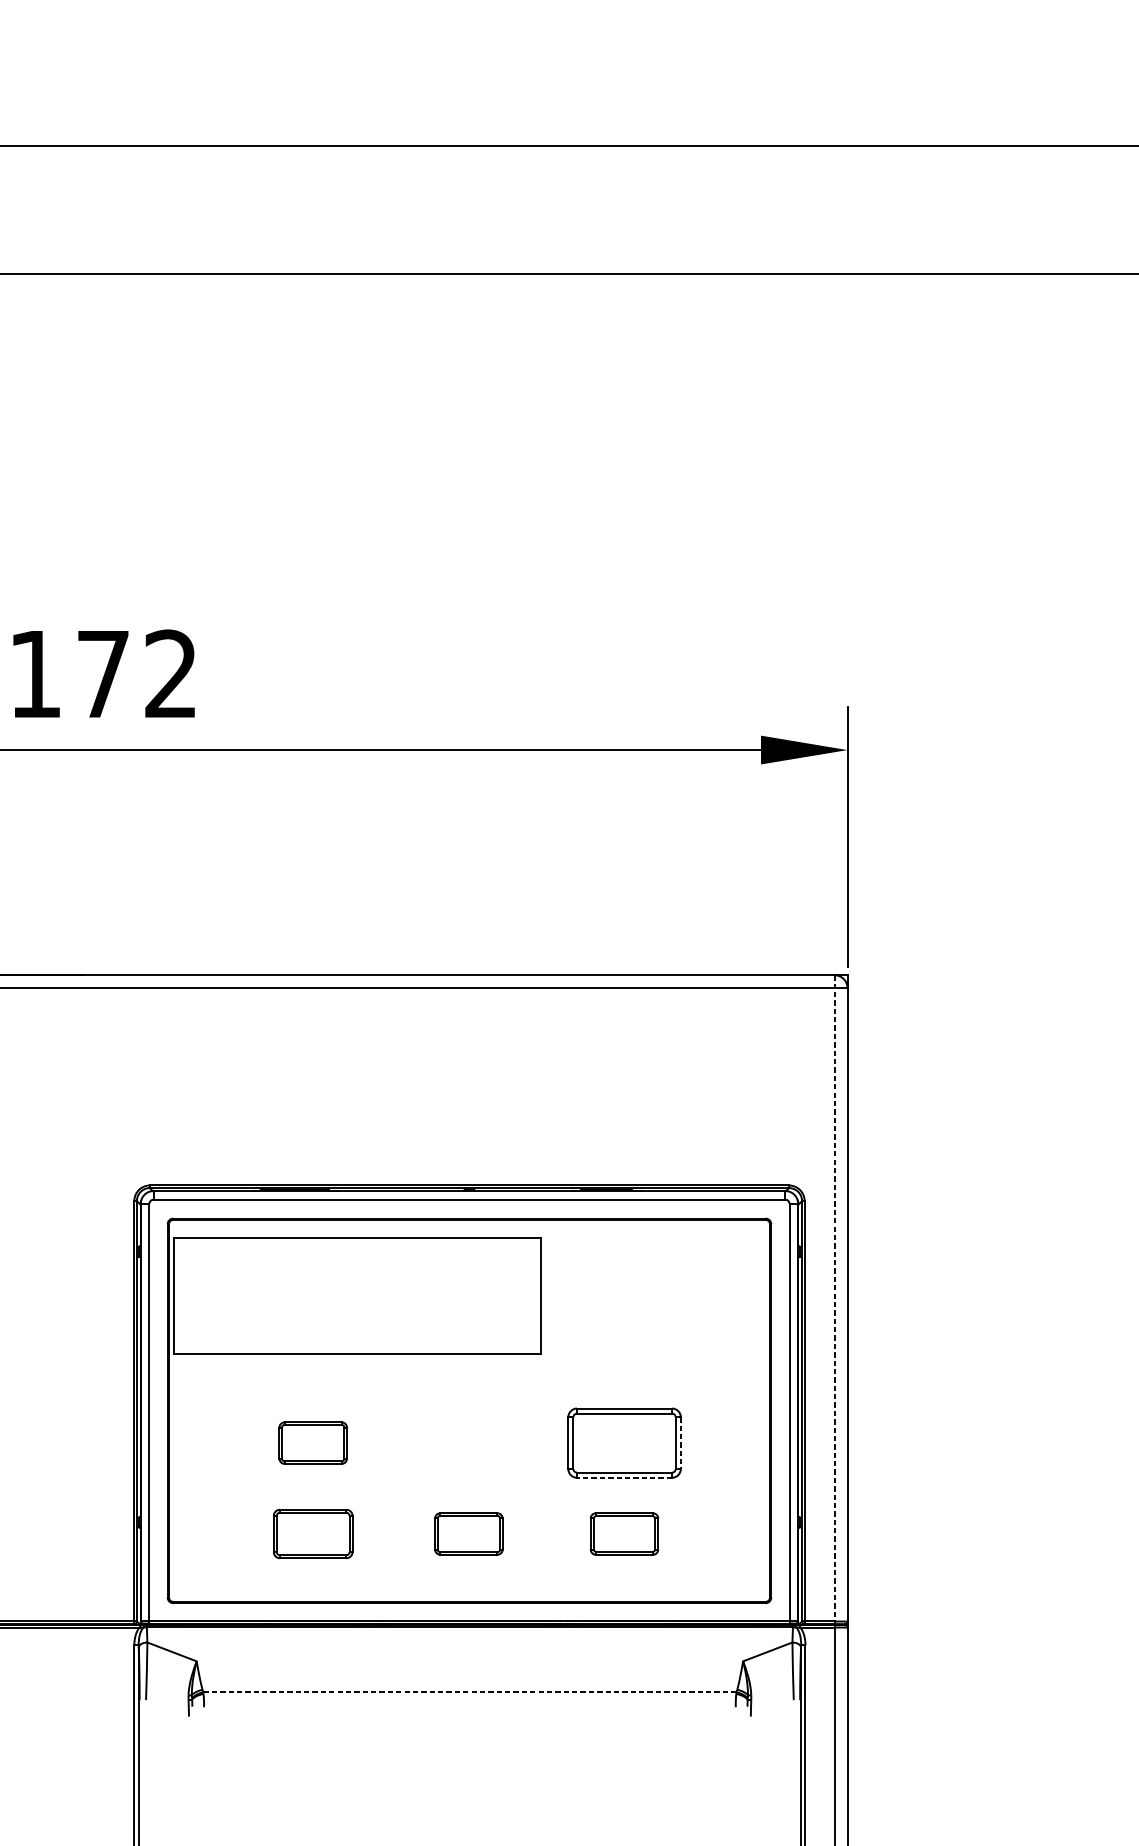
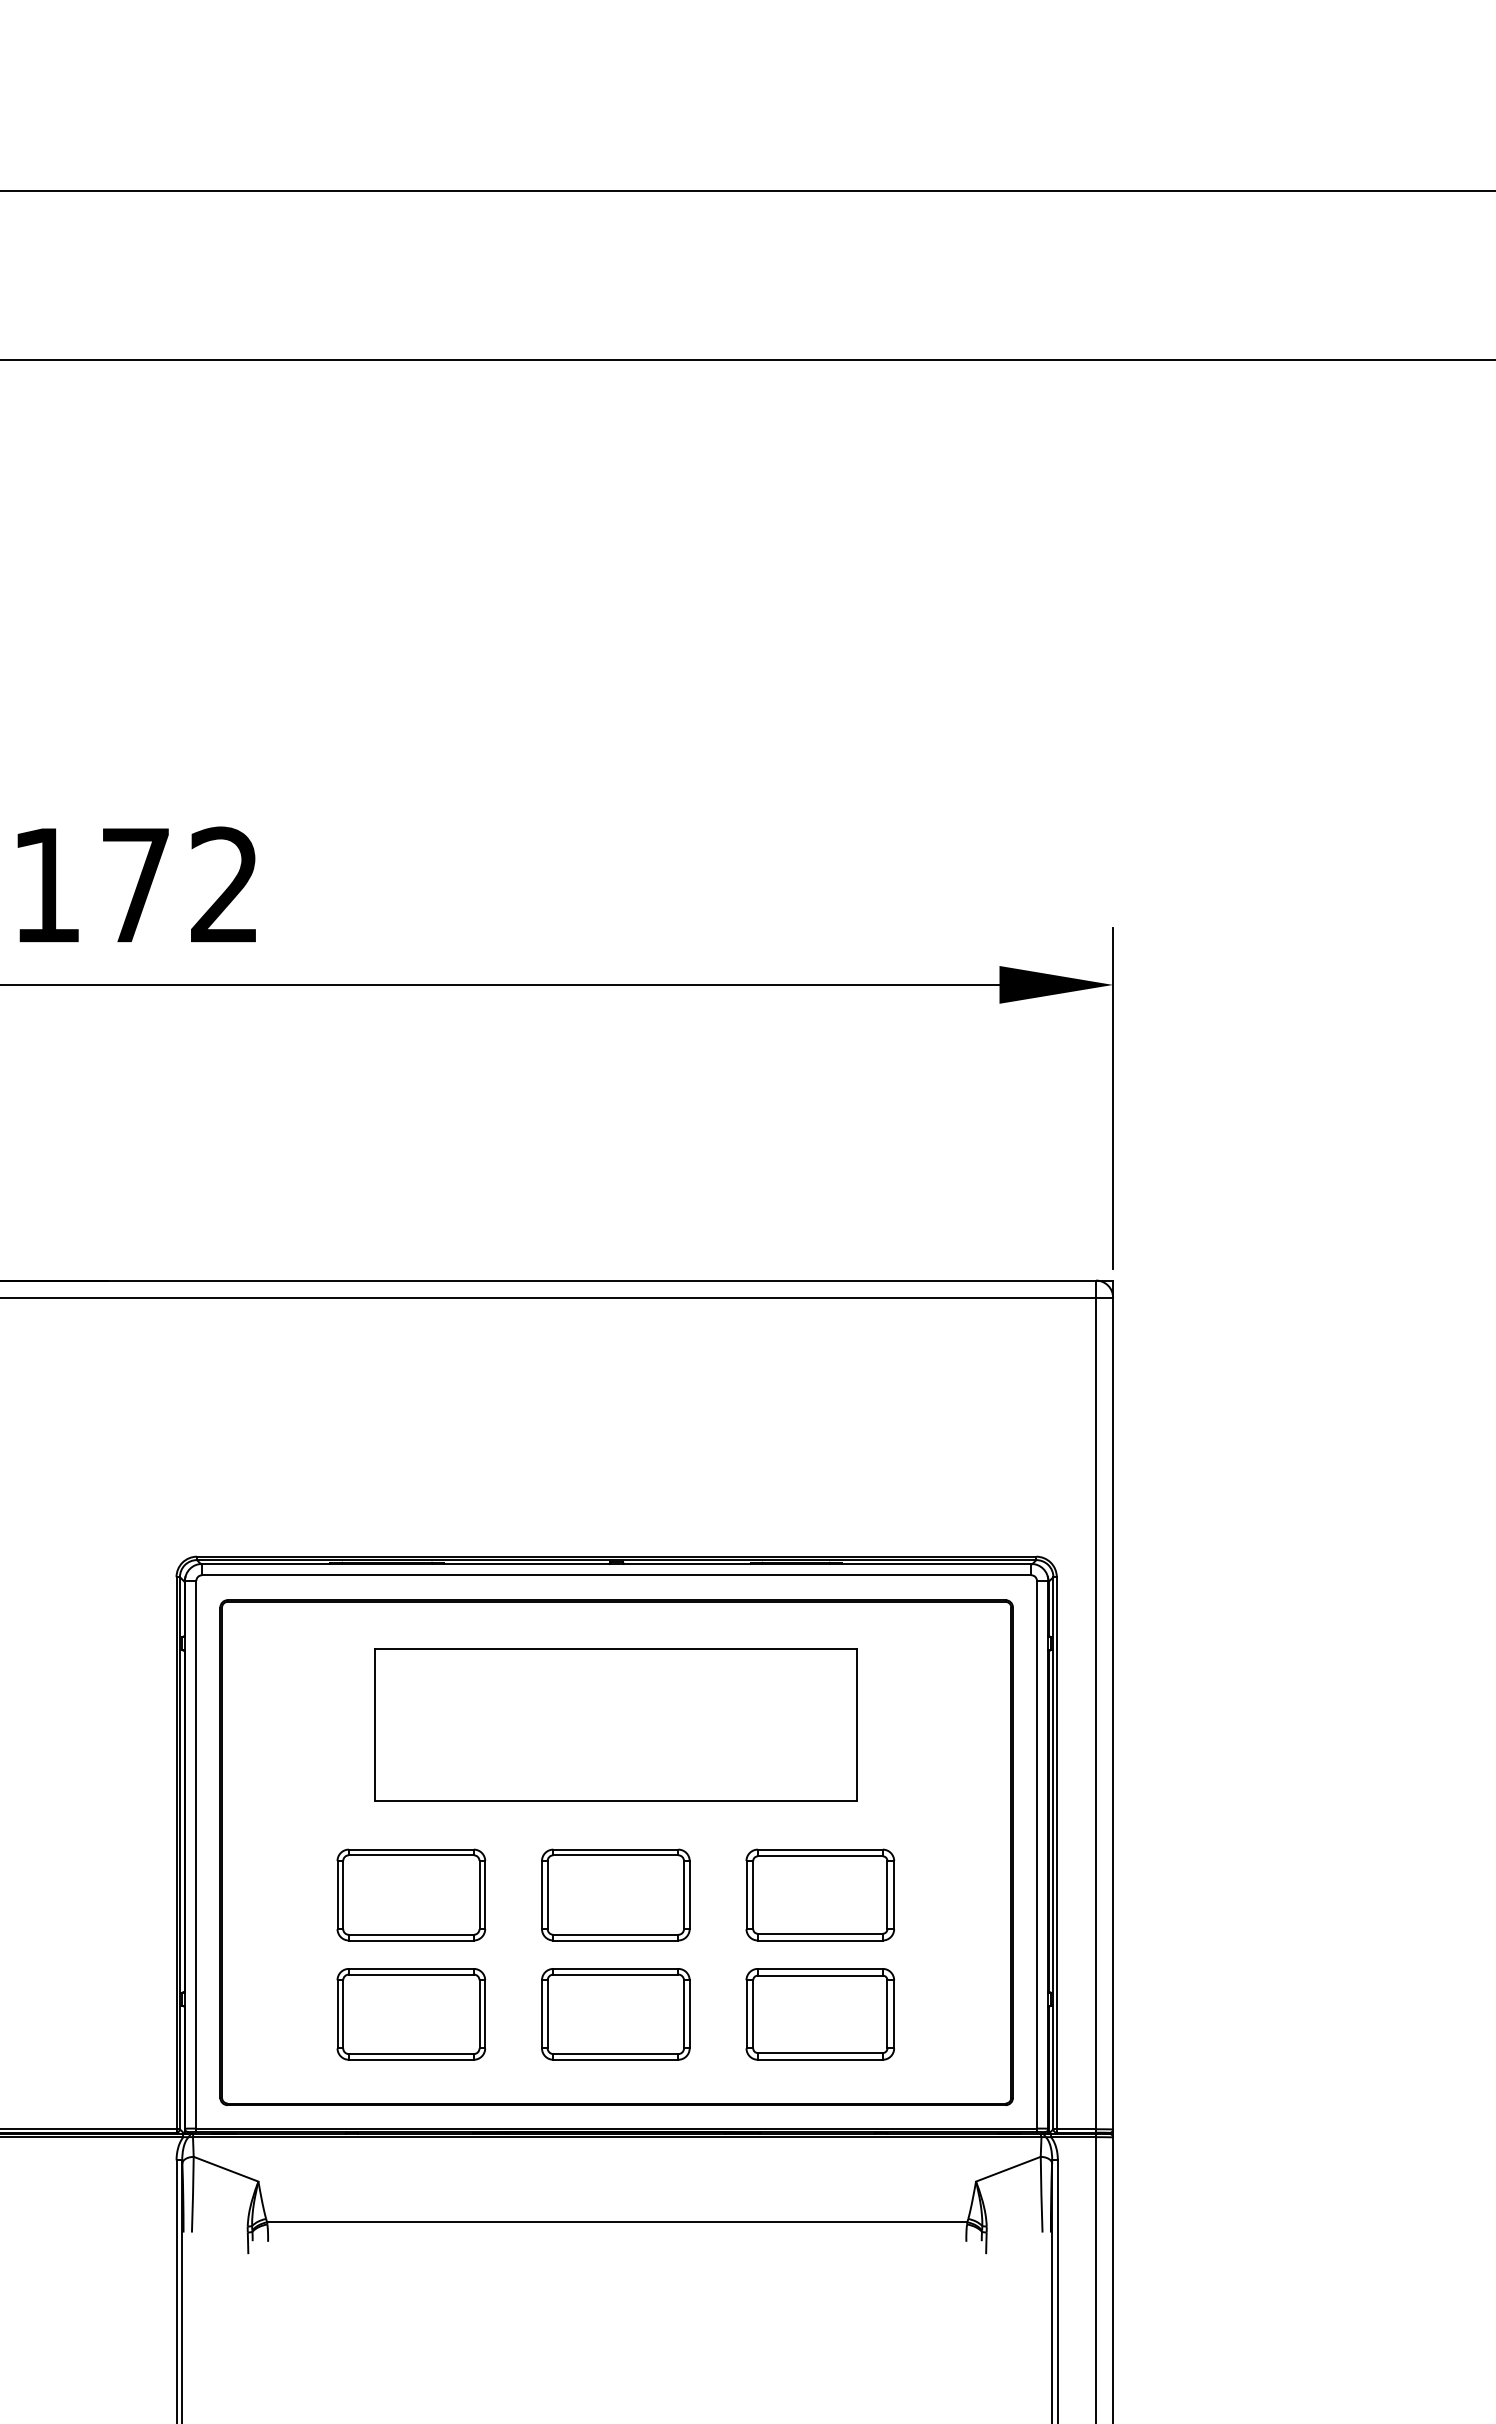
part: (357, 1295) -> (615, 1724), moved
line: (834, 1300) -> (1096, 1707), dashed -> solid
part: (313, 1442) -> (411, 1894), size x1.67
part: (468, 1442) -> (615, 1894), added
line: (681, 1443) -> (894, 1895), dashed -> solid
line: (623, 1477) -> (819, 1940), dashed -> solid
part: (313, 1534) -> (411, 2014), size x1.43
part: (468, 1534) -> (615, 2014), size x1.67
part: (623, 1534) -> (819, 2014), size x1.67
line: (469, 1692) -> (616, 2222), dashed -> solid

